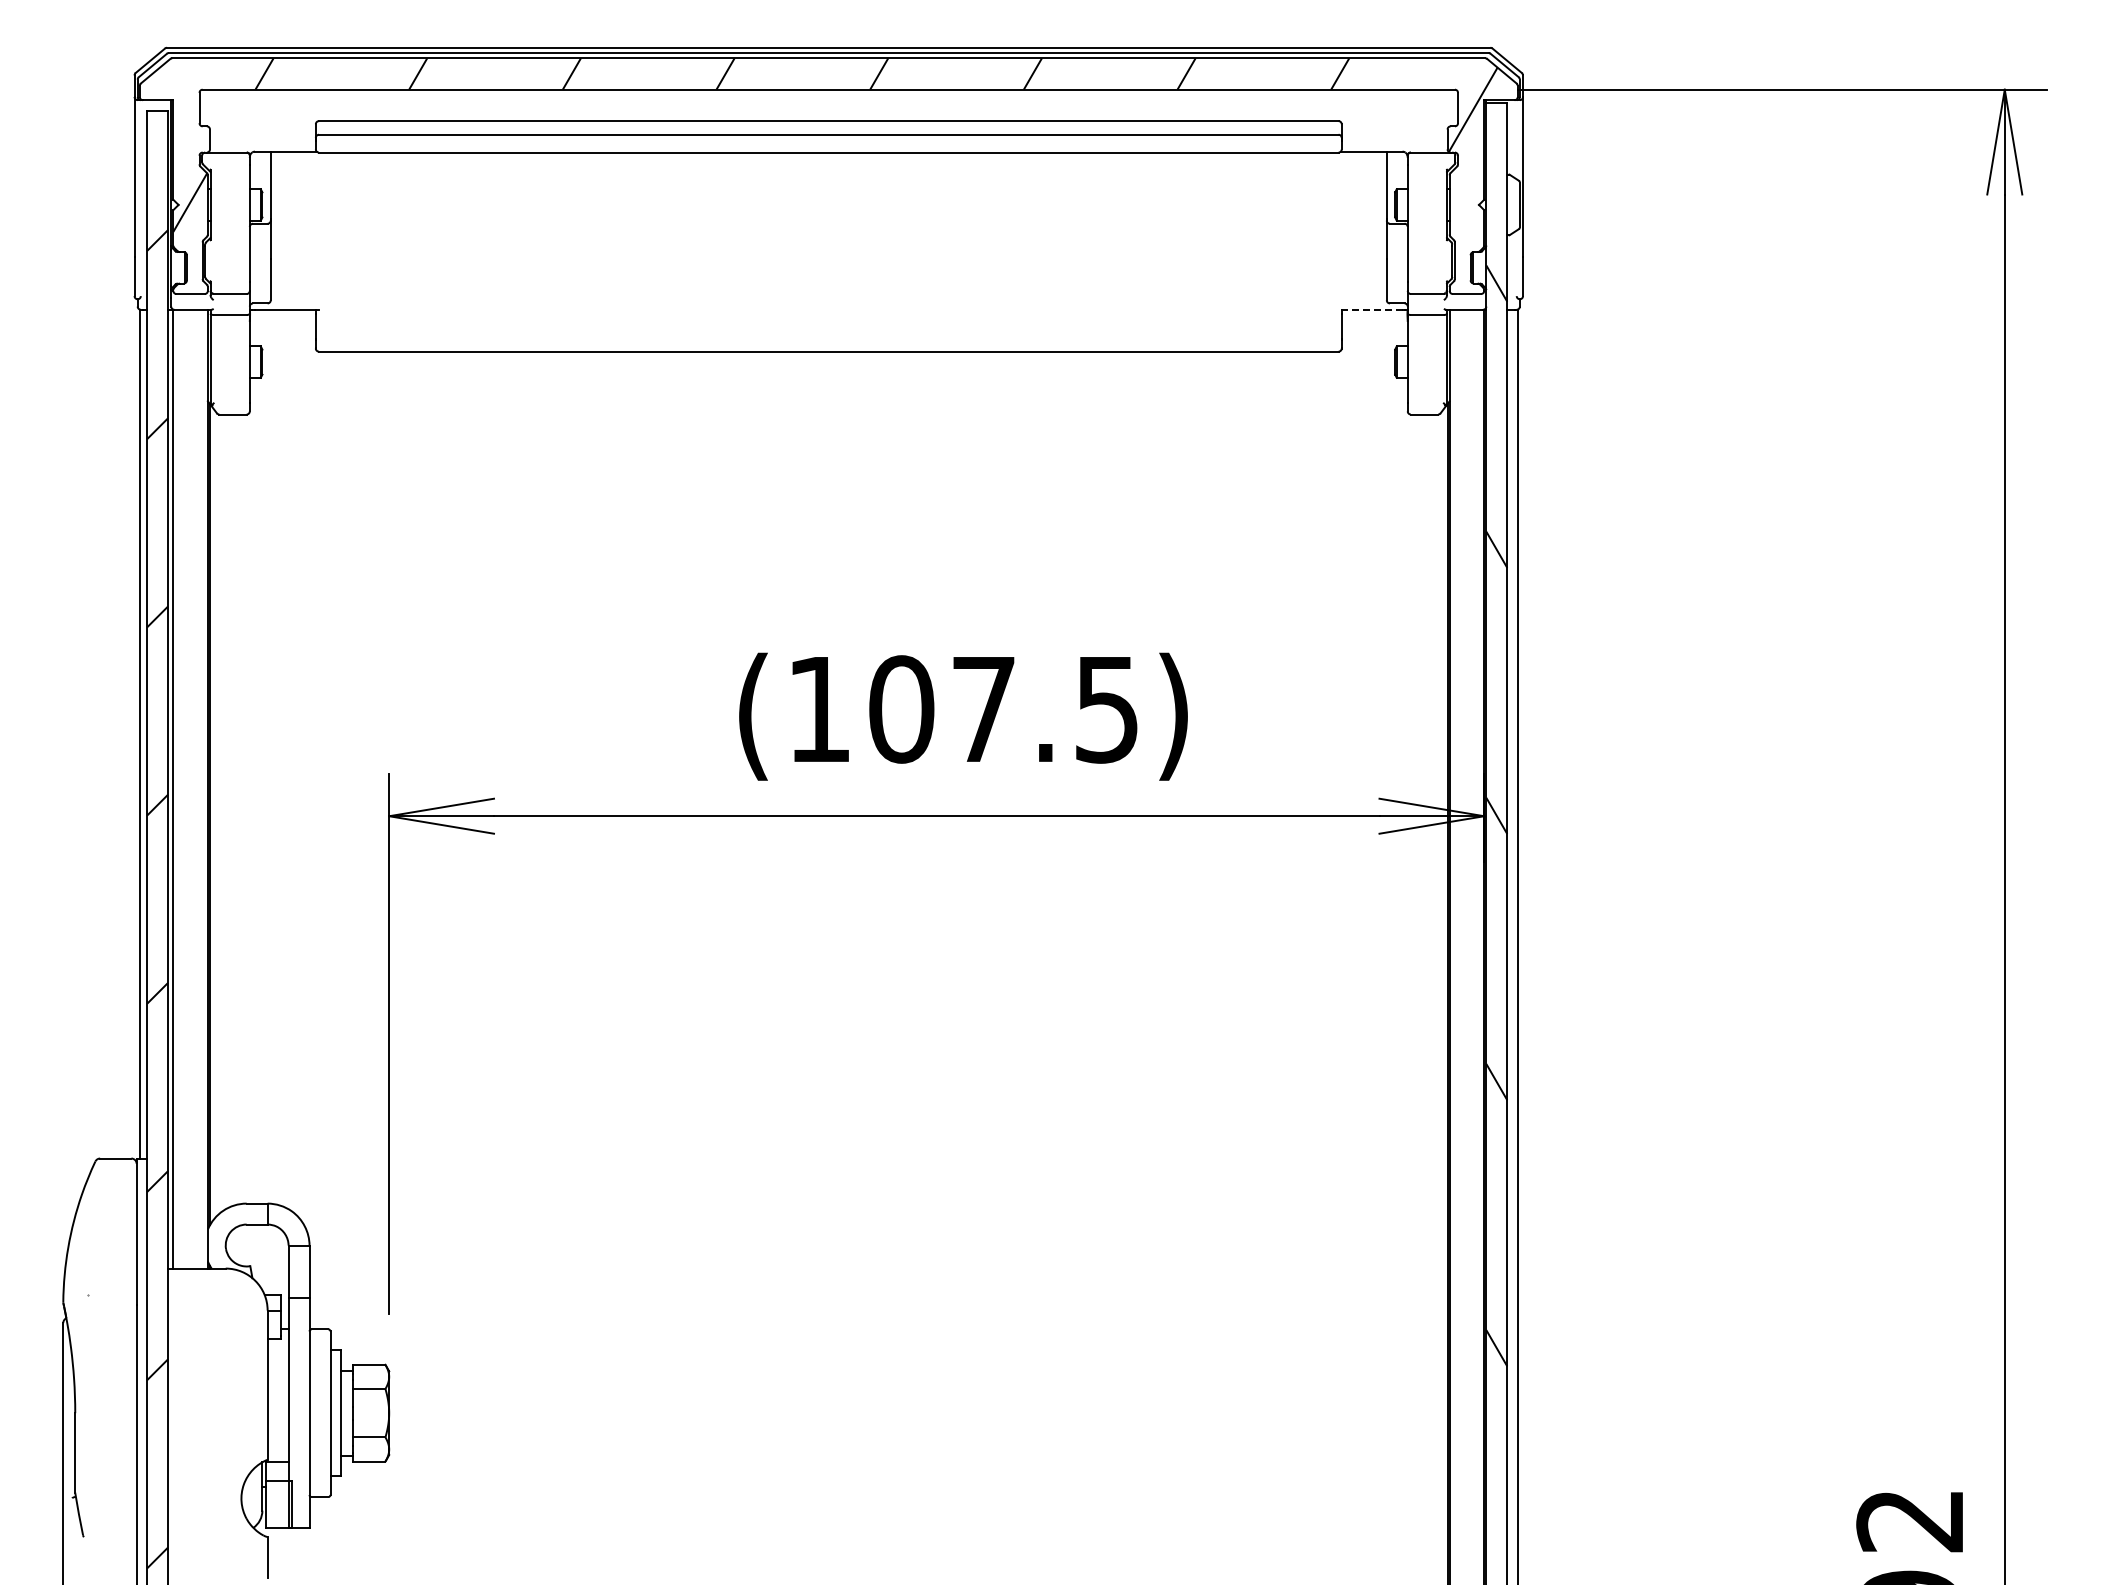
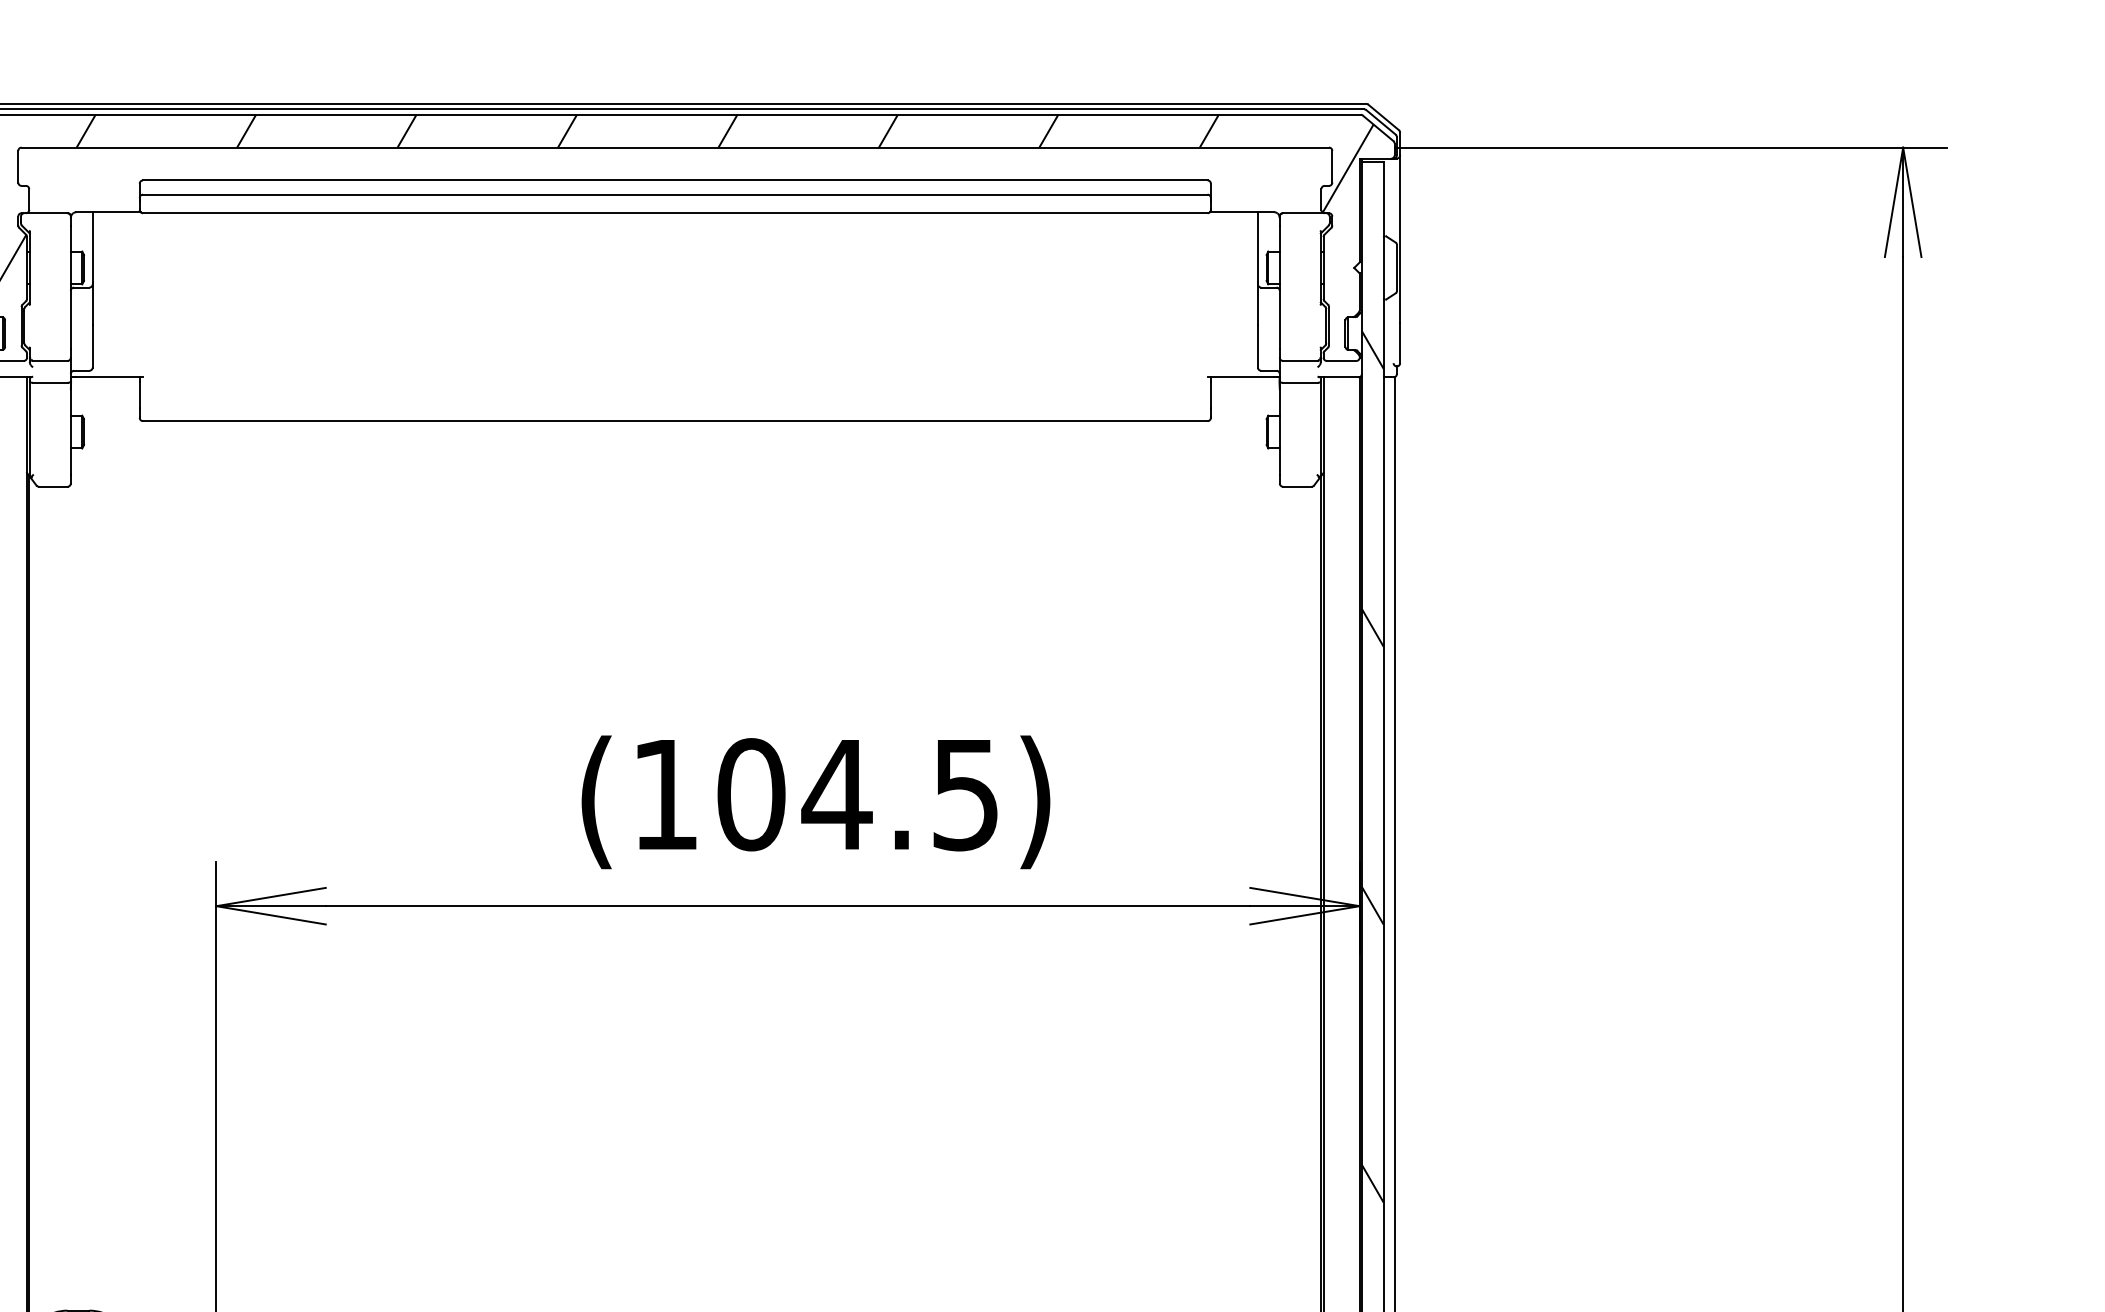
line: (1370, 309) -> (1240, 377), dashed -> solid
text: (983, 709) -> (836, 794), (107.5) -> (104.5)

